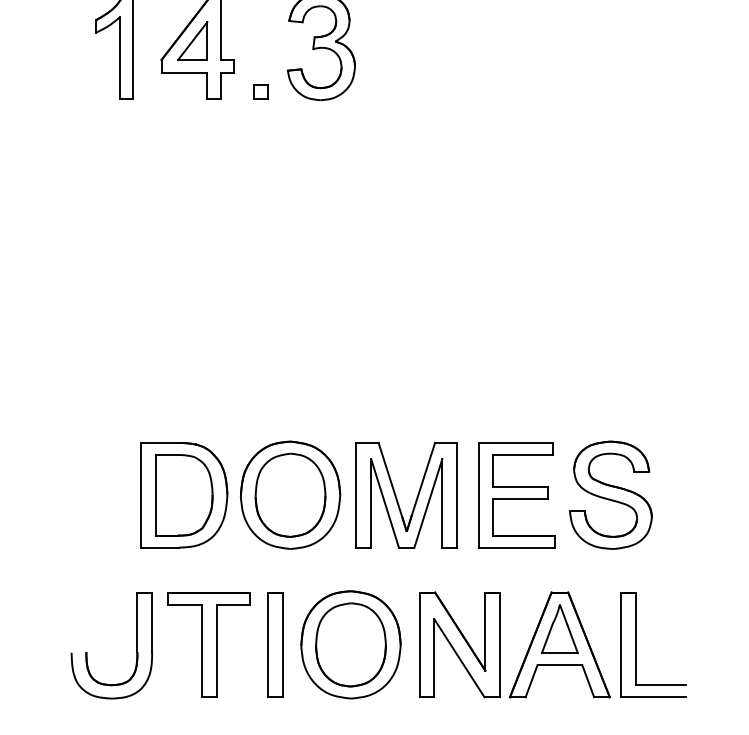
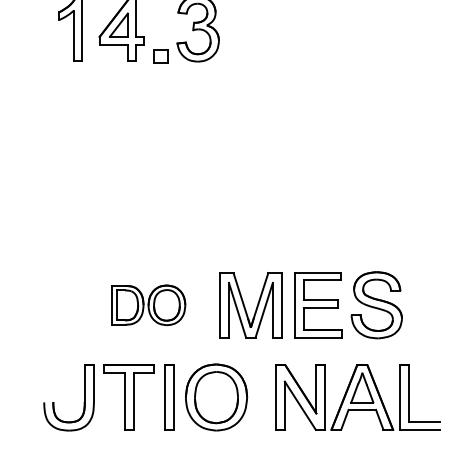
part: (260, 91) -> (160, 56), size x1.6
part: (240, 495) -> (148, 305), size x0.6
part: (552, 644) -> (357, 397), moved

